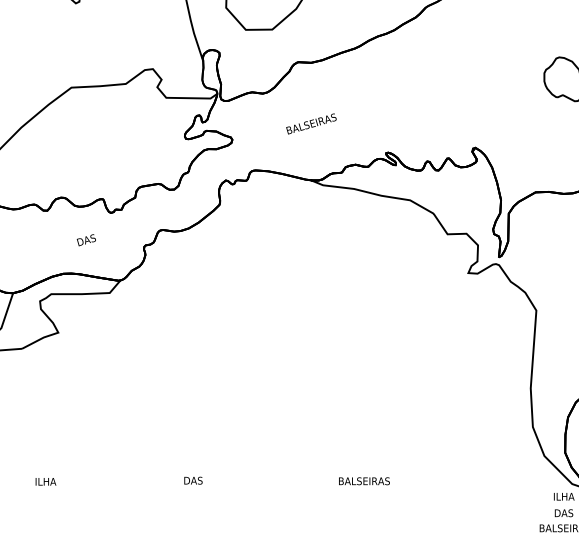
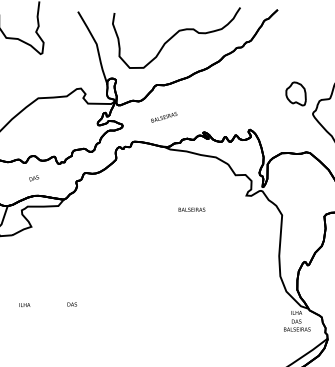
text: (87, 240) -> (34, 178), moved
text: (191, 480) -> (71, 304), moved
text: (363, 480) -> (191, 209), moved

